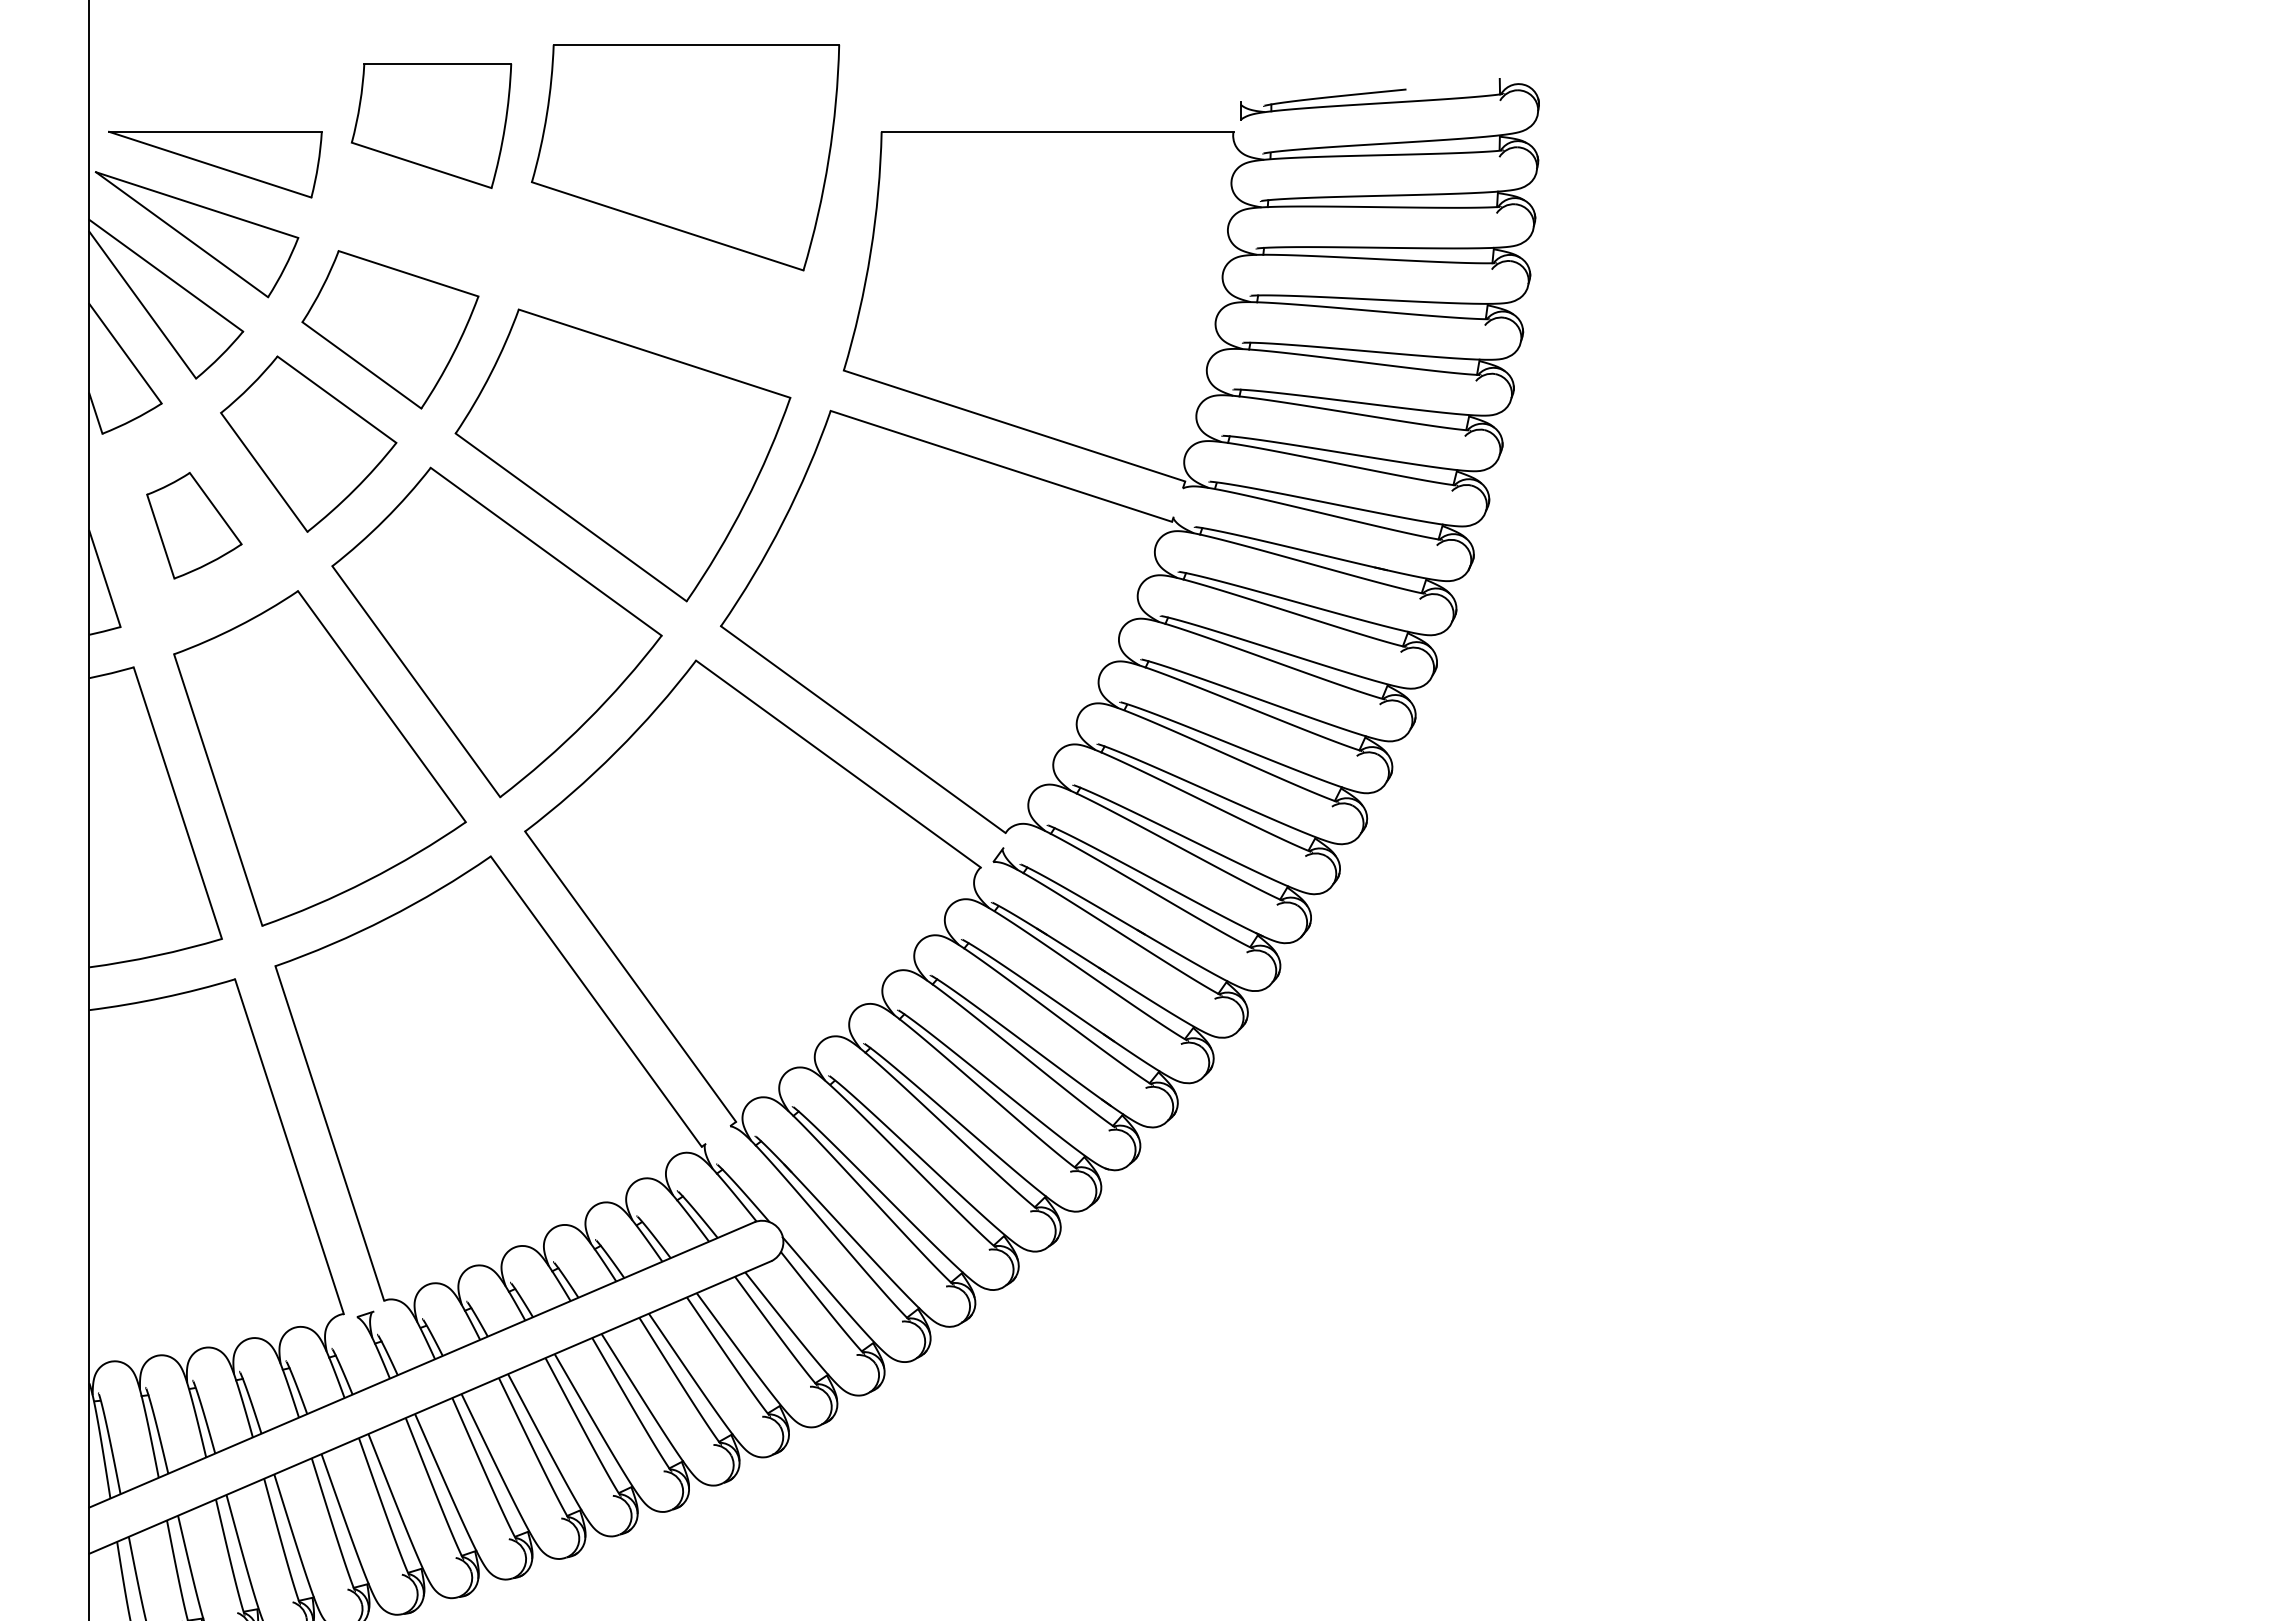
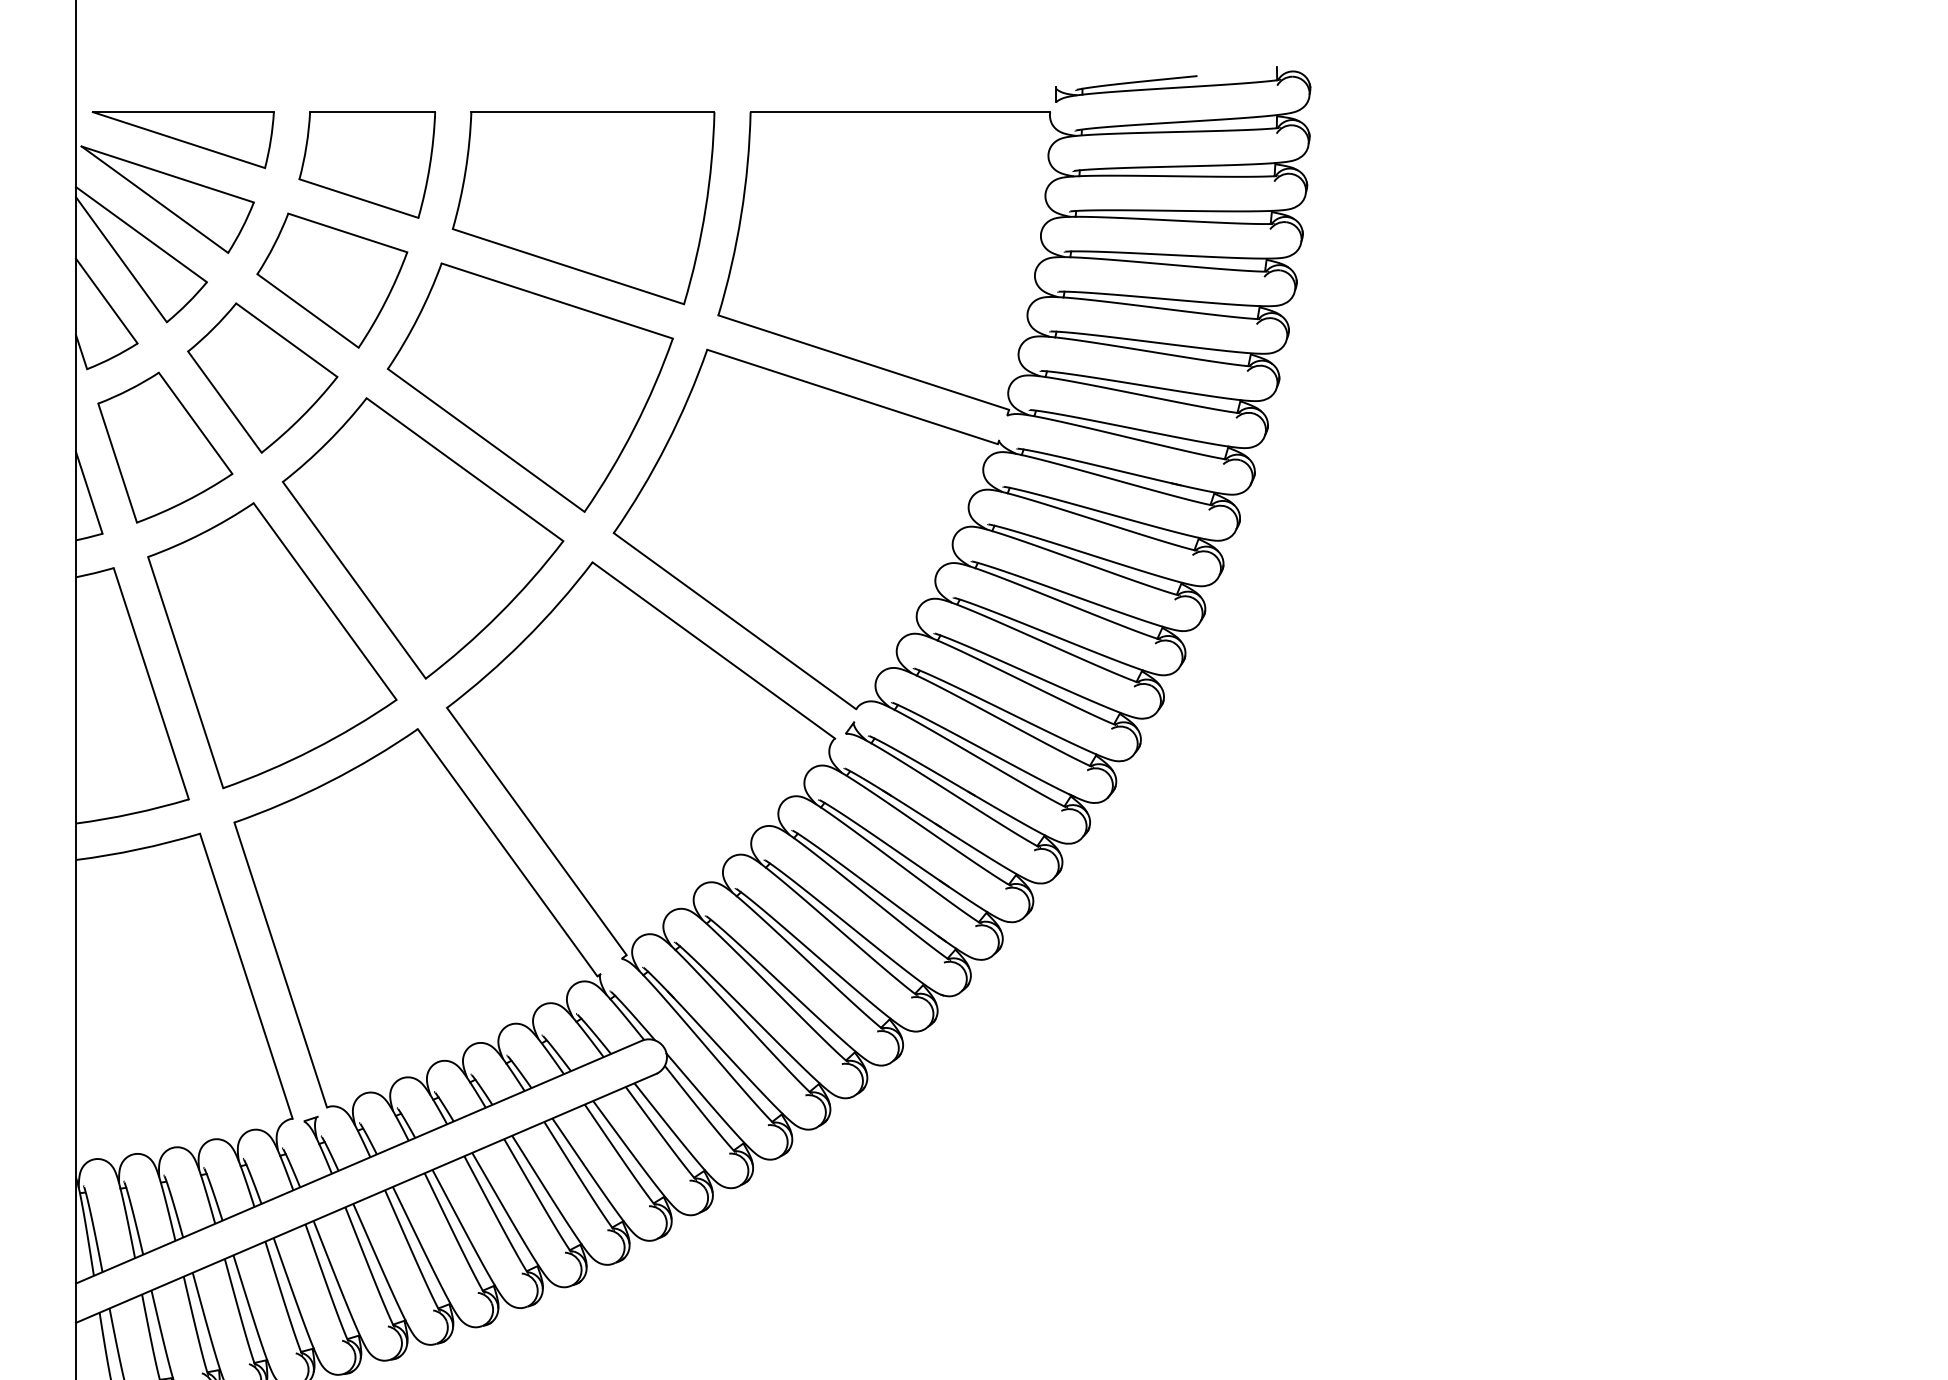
part: (431, 125) -> (367, 164), moved
part: (685, 157) -> (583, 208), moved
part: (194, 525) -> (165, 447), size x1.67

